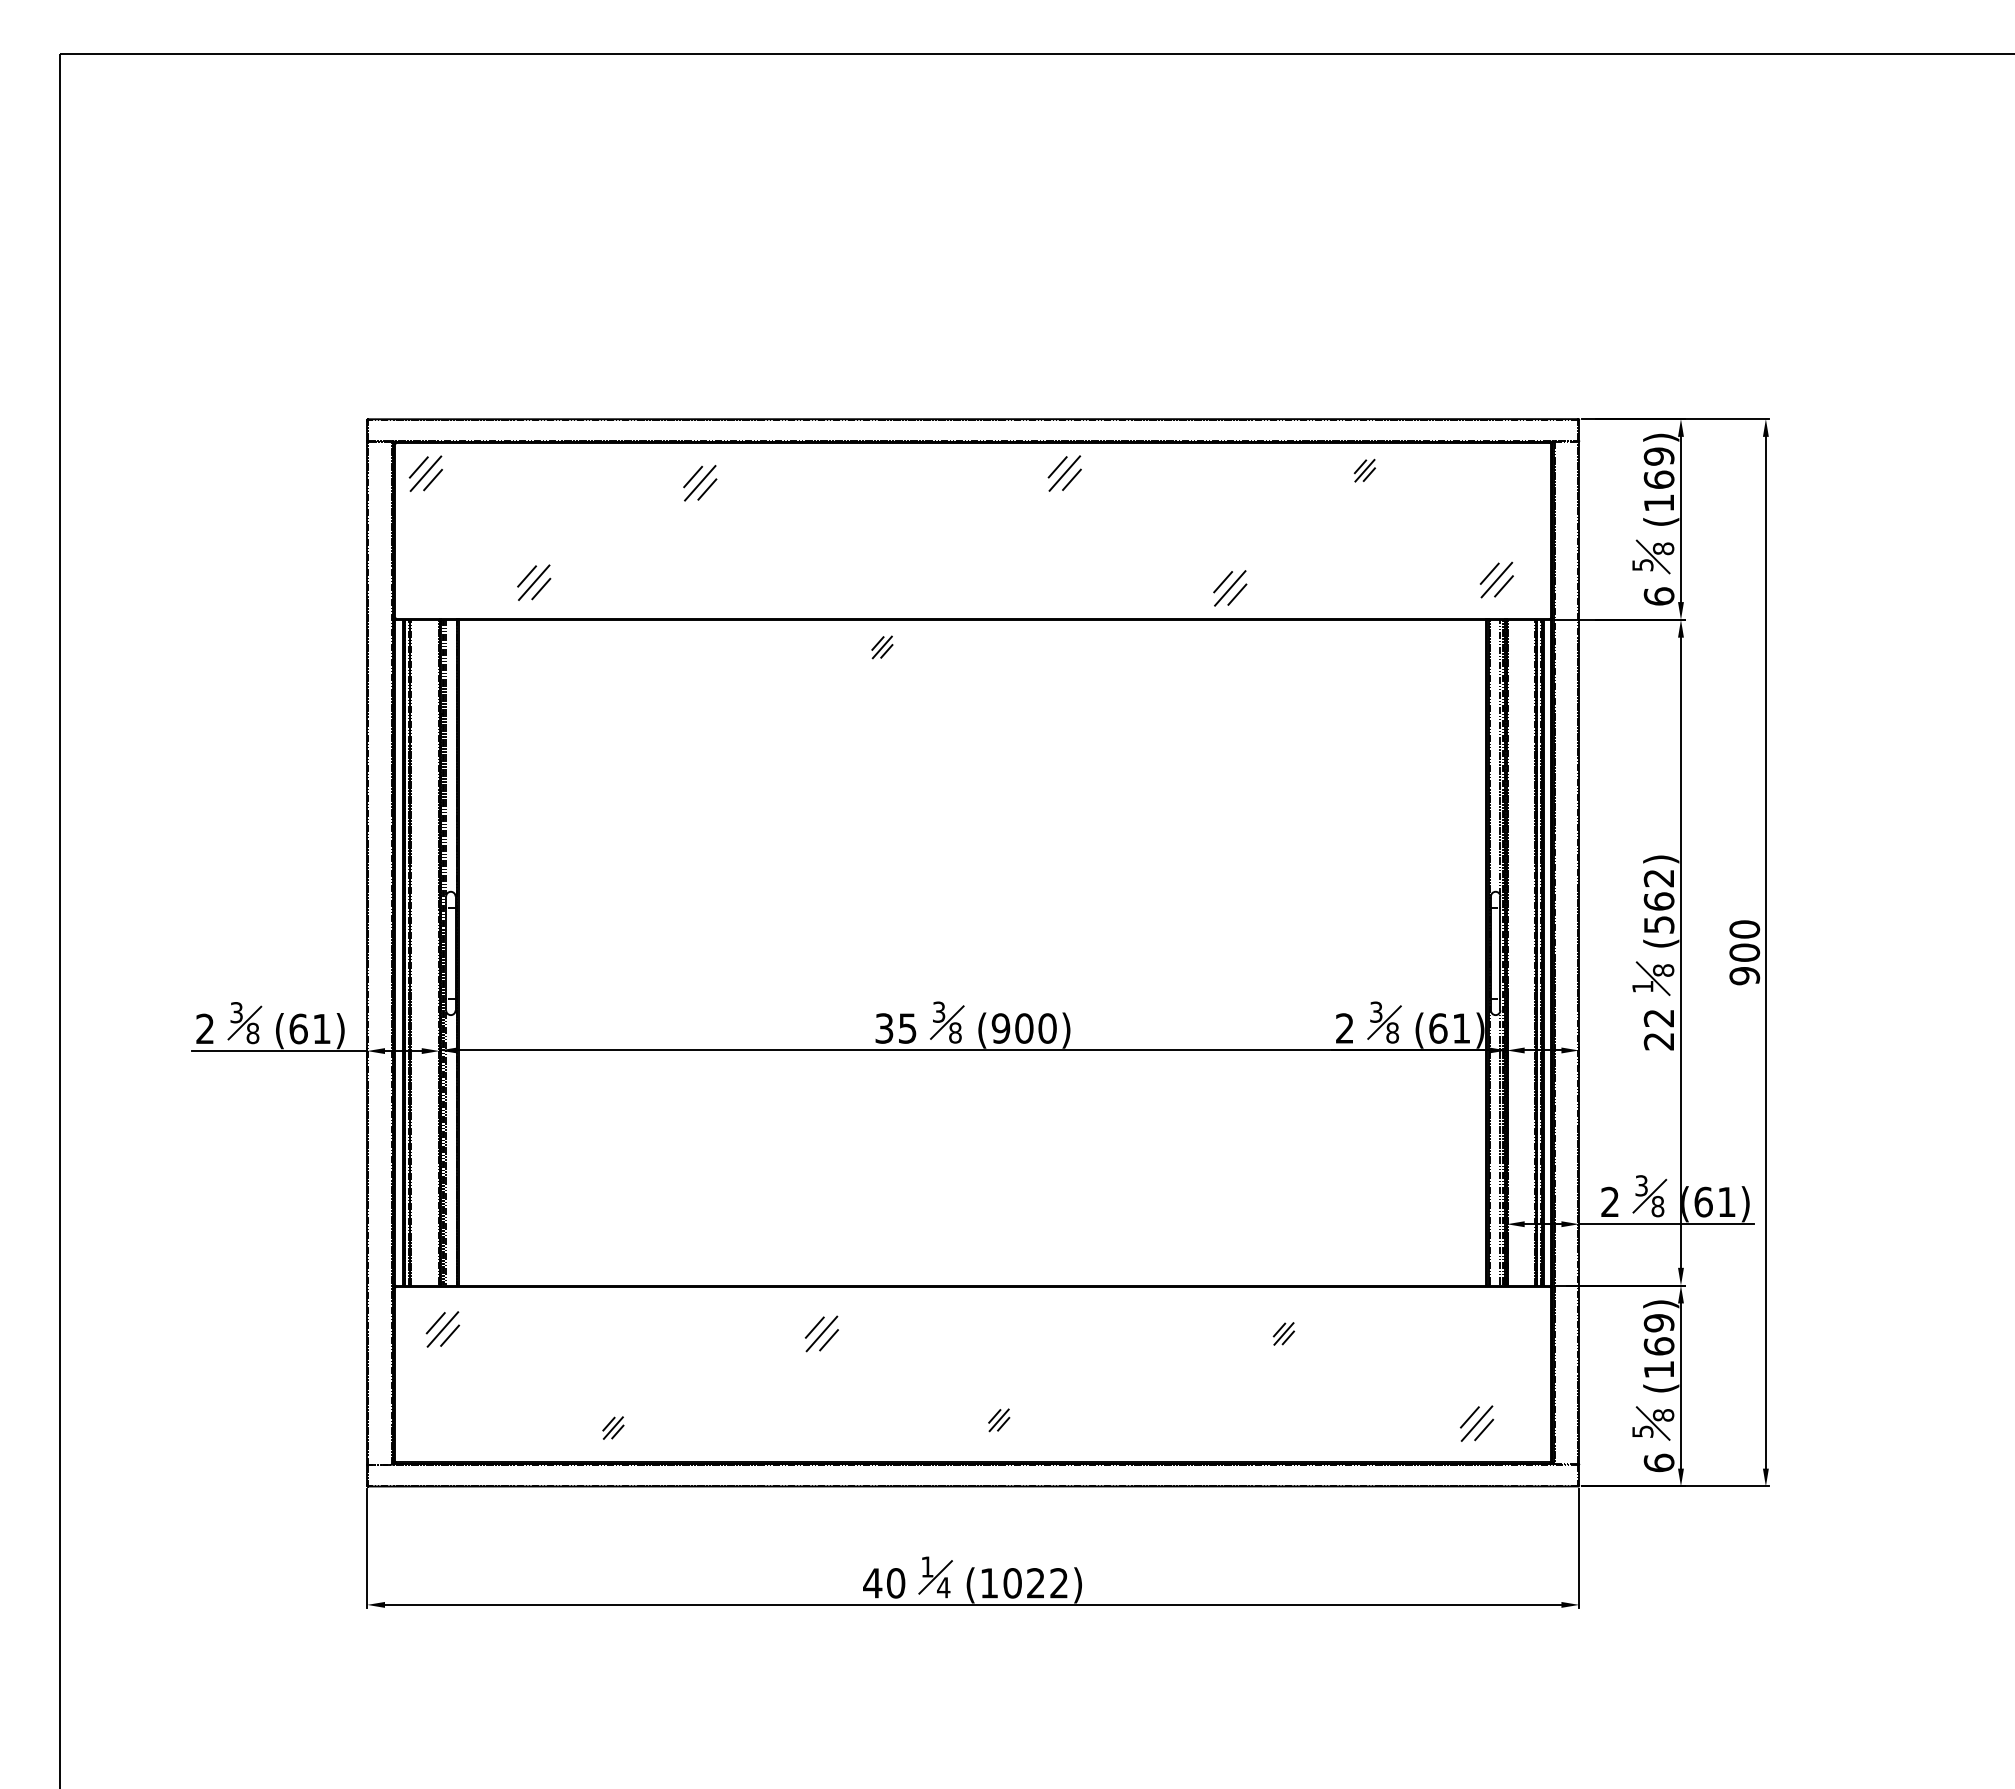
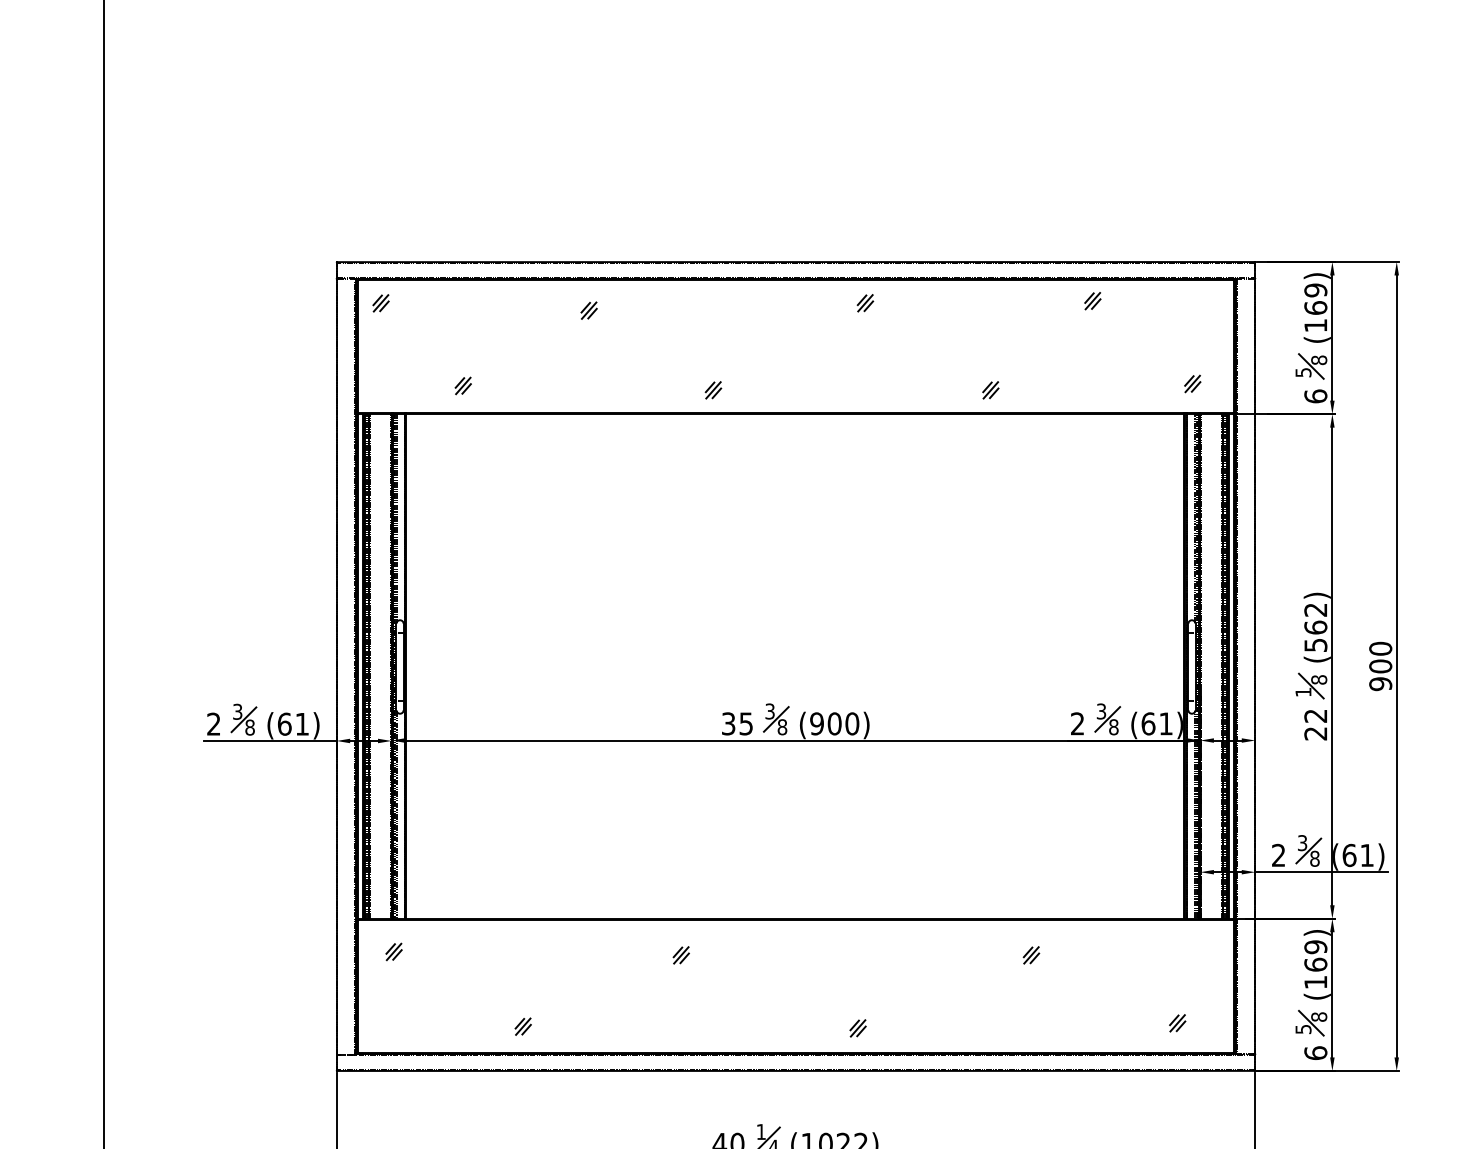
part: (425, 473) -> (380, 303), size x0.62
part: (1064, 473) -> (865, 303), size x0.62
part: (700, 483) -> (589, 310), size x0.62
part: (1496, 579) -> (1192, 383), size x0.62
part: (534, 582) -> (463, 385), size x0.62
part: (1230, 588) -> (990, 390), size x0.62
part: (882, 647) -> (713, 390), moved
part: (442, 1329) -> (393, 951), size x0.62
part: (821, 1333) -> (680, 955), size x0.62
part: (999, 1420) -> (858, 1028), moved
part: (1476, 1423) -> (1177, 1023), size x0.62

